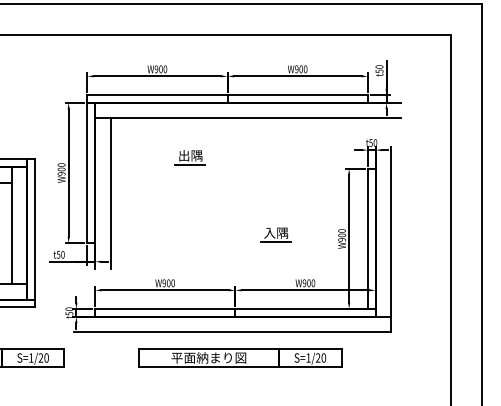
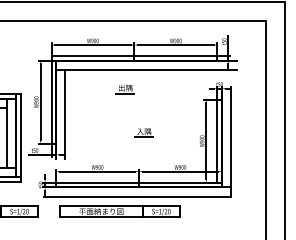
part: (188, 158) -> (124, 89), moved
part: (275, 234) -> (143, 132), moved
part: (239, 357) -> (119, 211), moved

